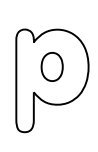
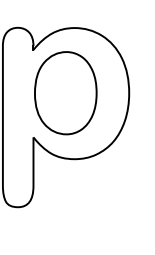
part: (51, 66) -> (64, 92), size x1.67

